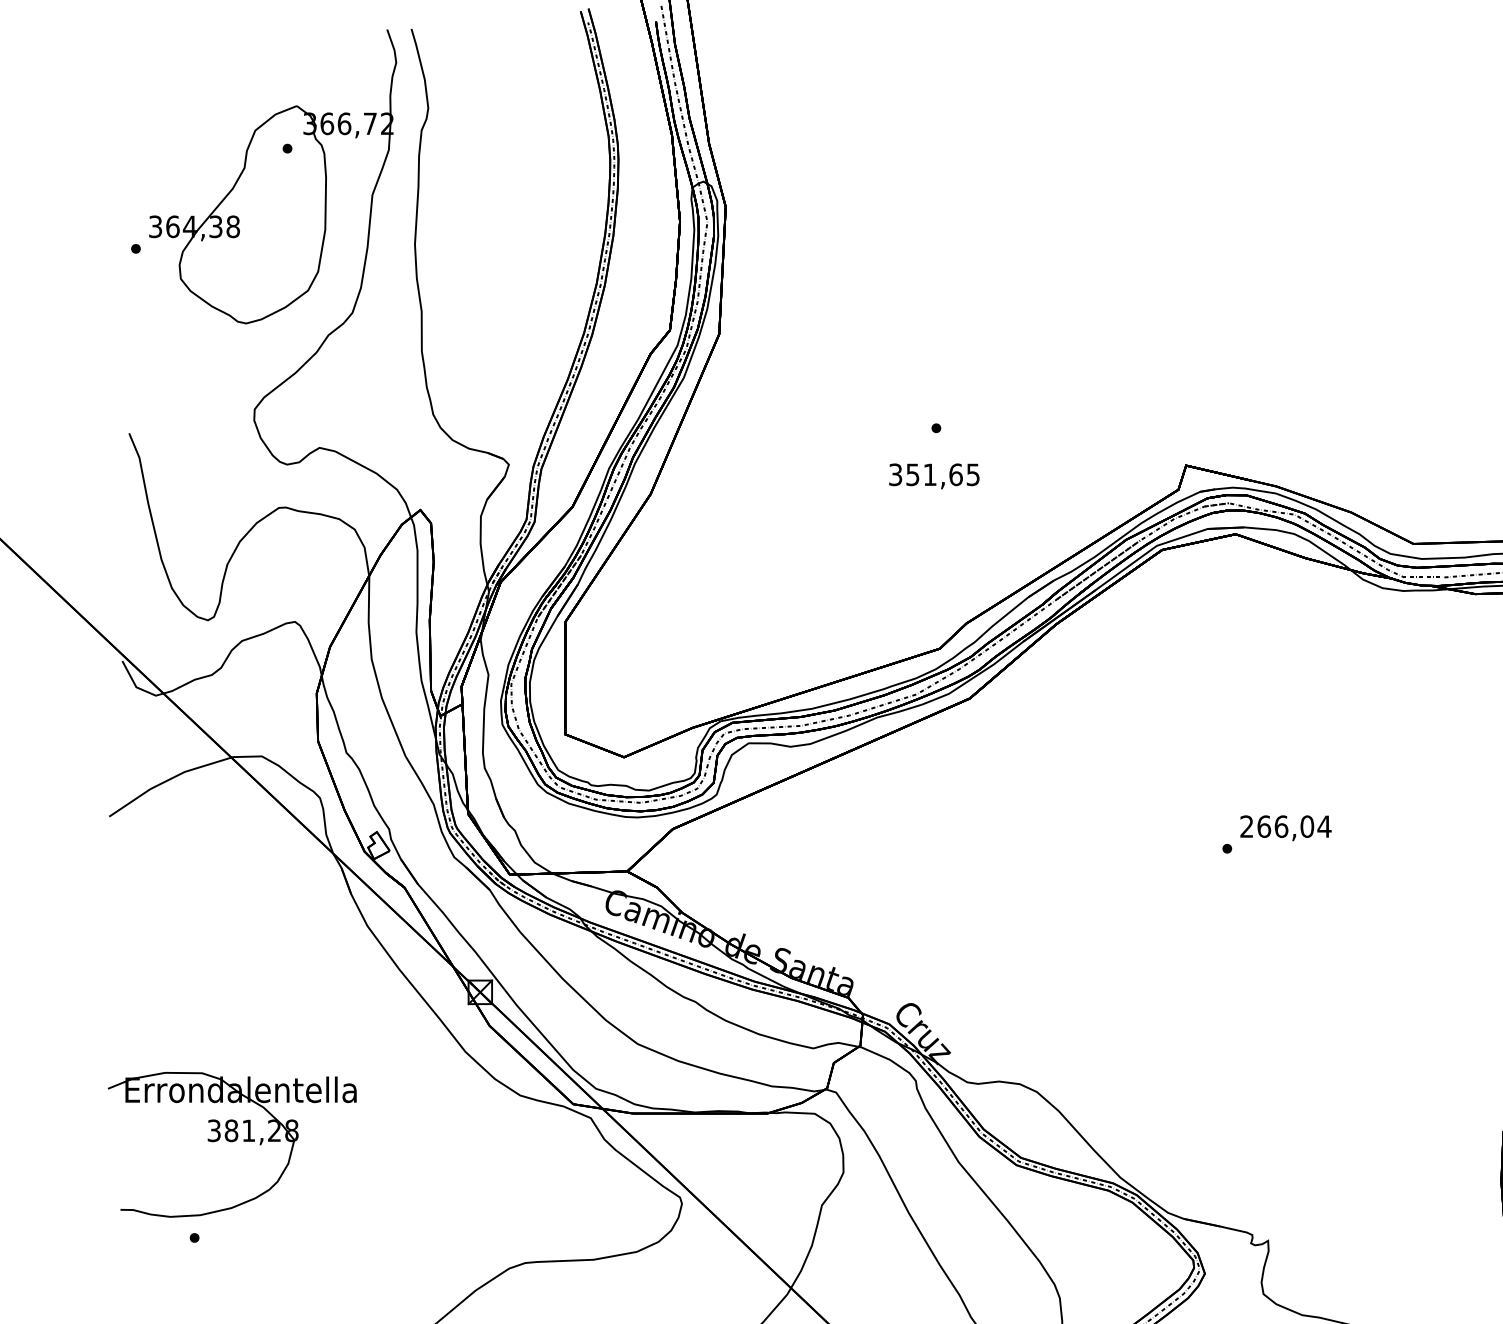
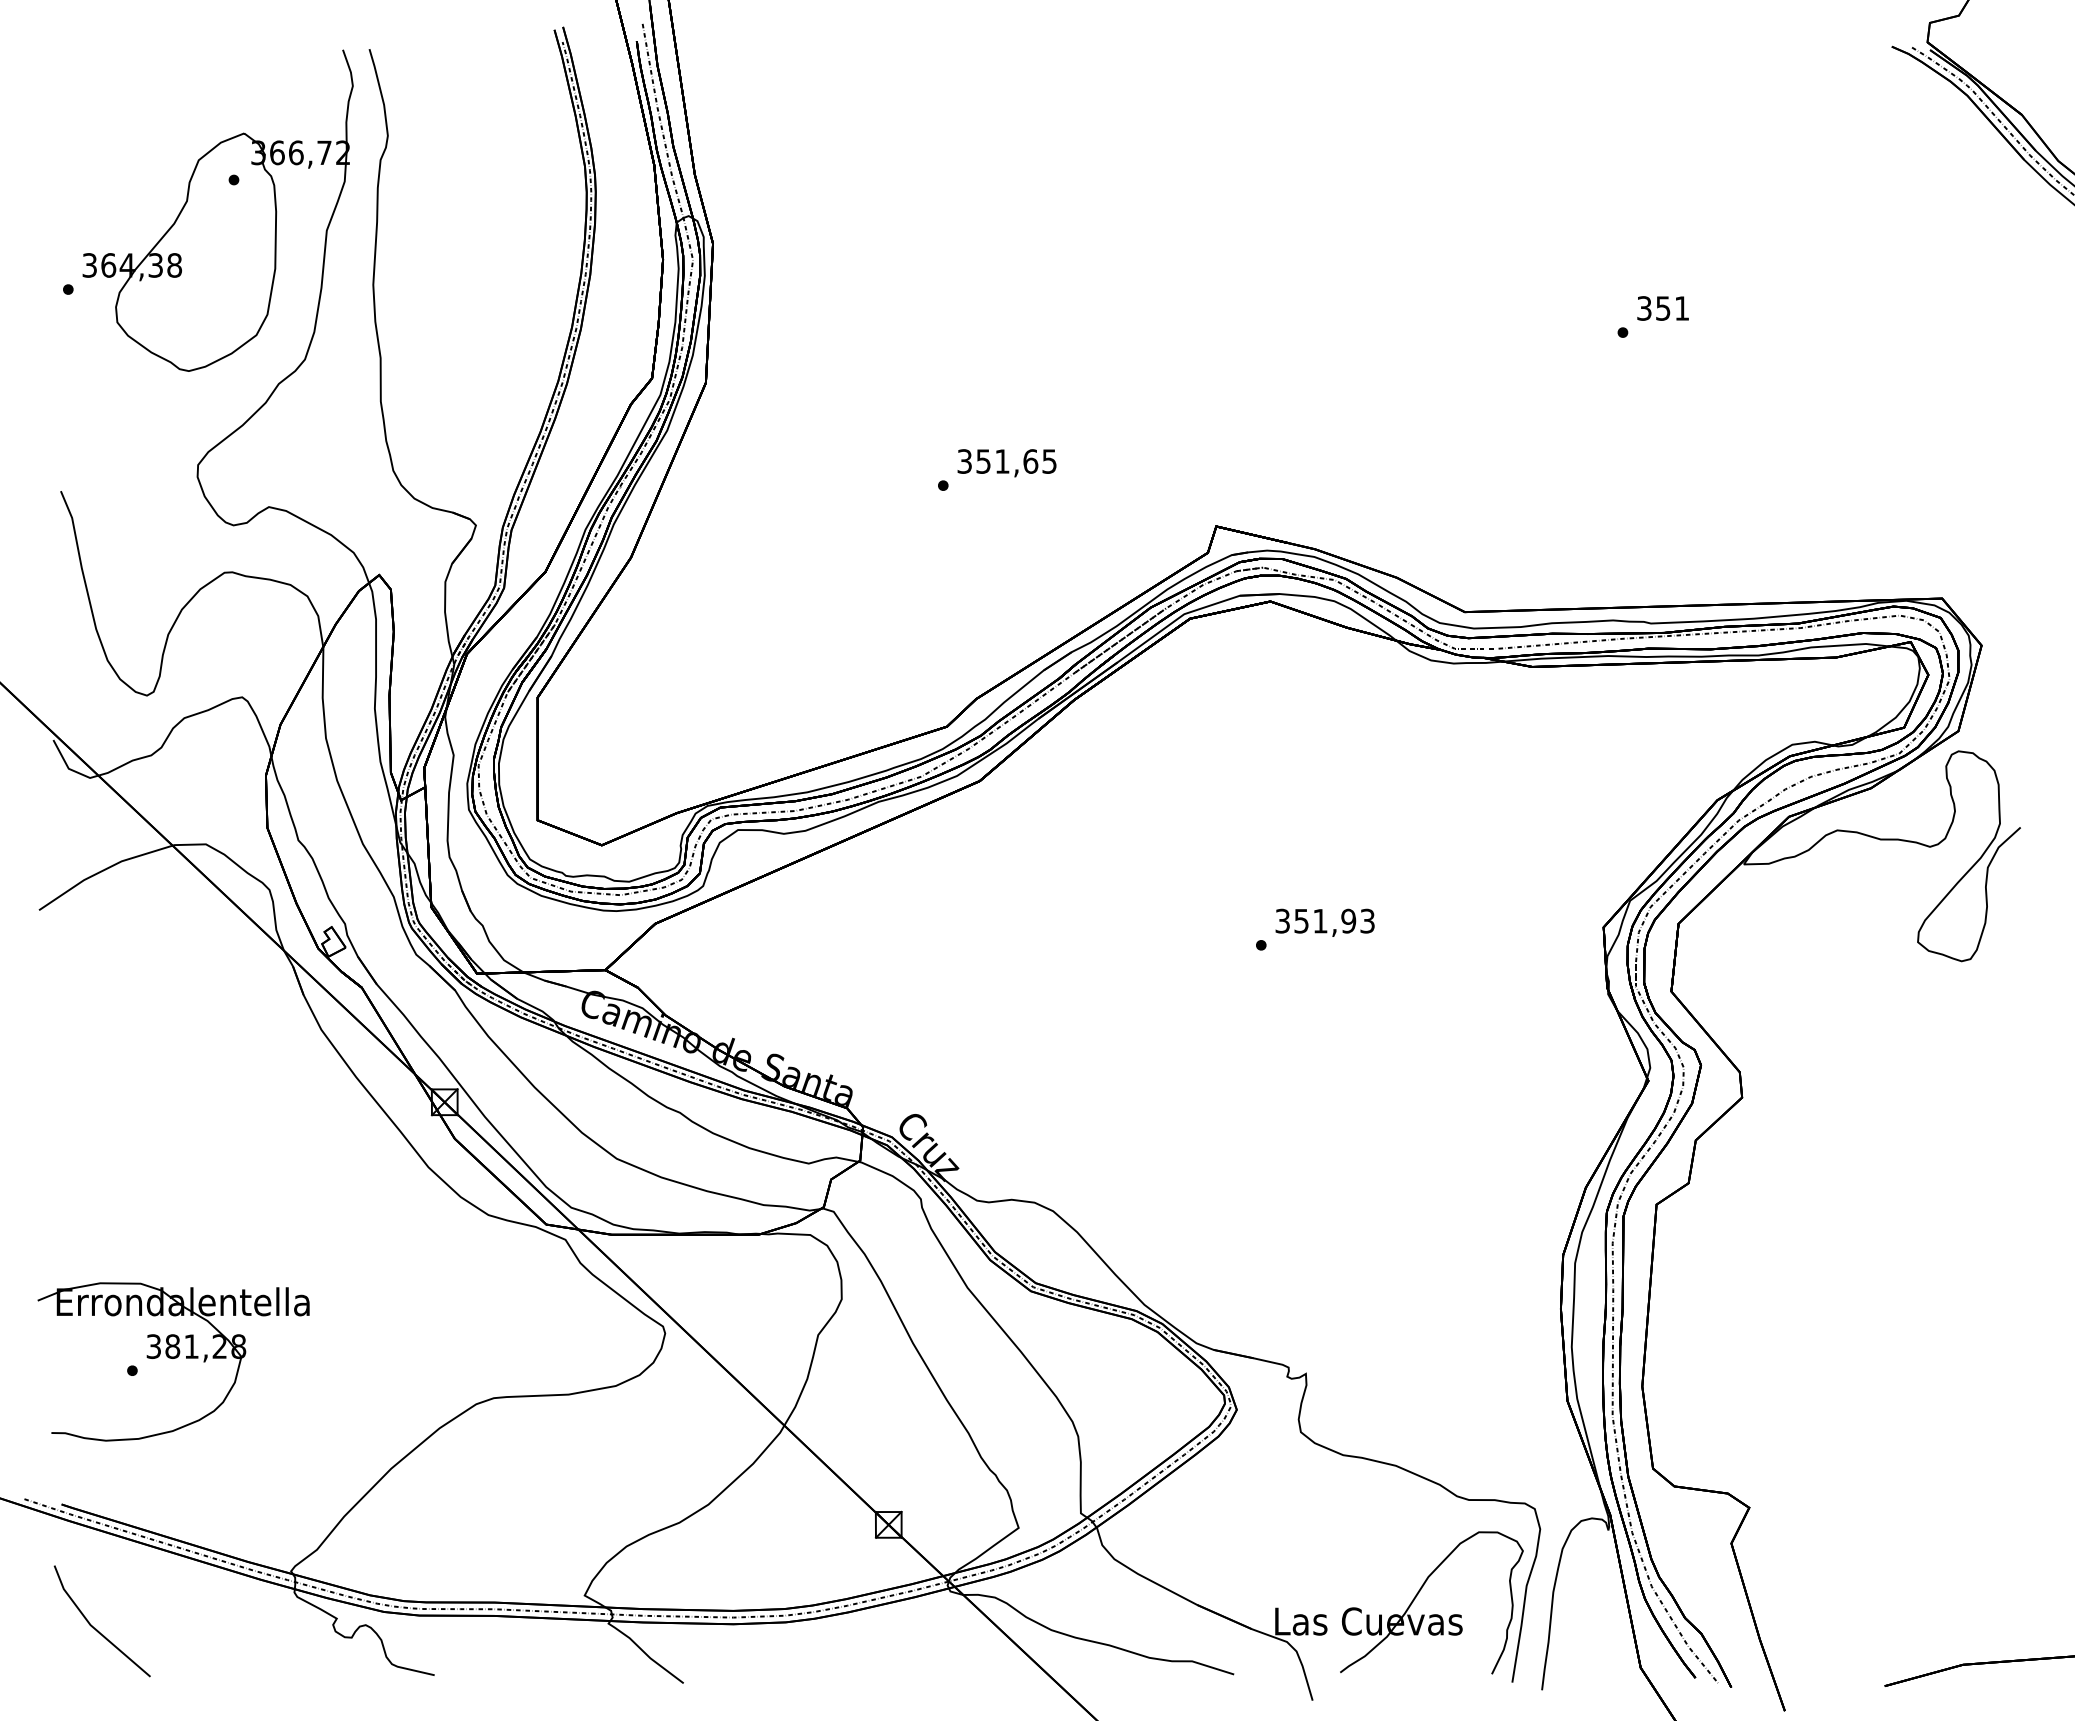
text: (933, 476) -> (1006, 463), moved
text: (1286, 826) -> (1325, 920), 266,04 -> 351,93
part: (232, 1144) -> (173, 1361), moved

